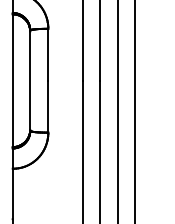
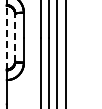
line: (12, 80) -> (6, 37), solid -> dashed
line: (30, 80) -> (15, 37), solid -> dashed

